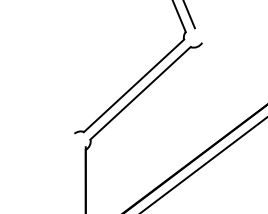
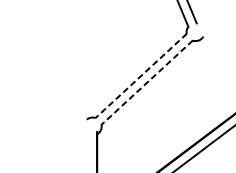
line: (133, 86) -> (140, 76), solid -> dashed
line: (140, 93) -> (147, 82), solid -> dashed

